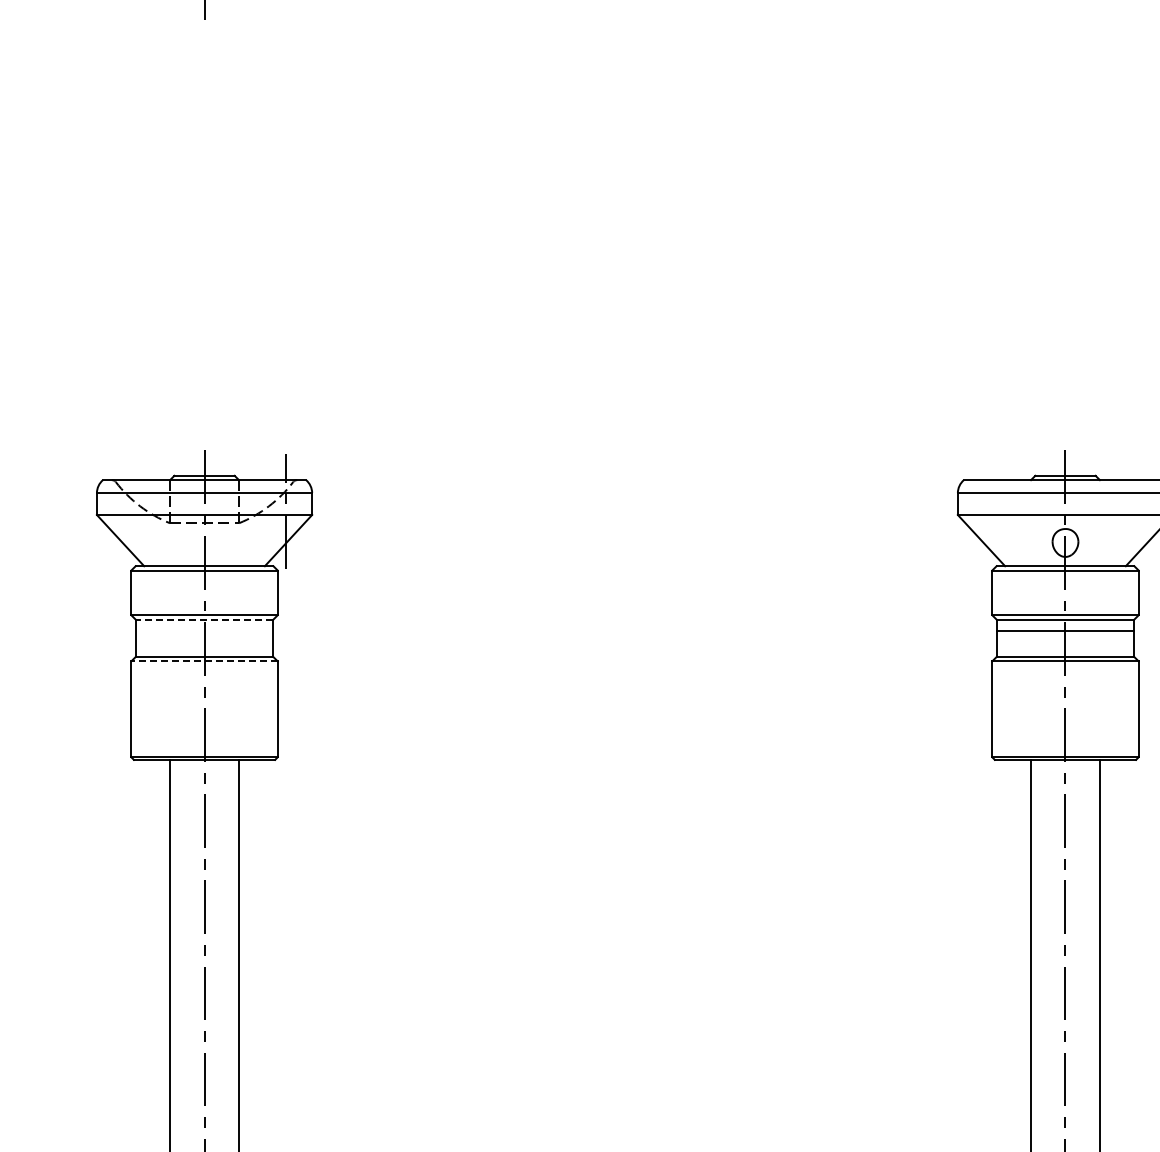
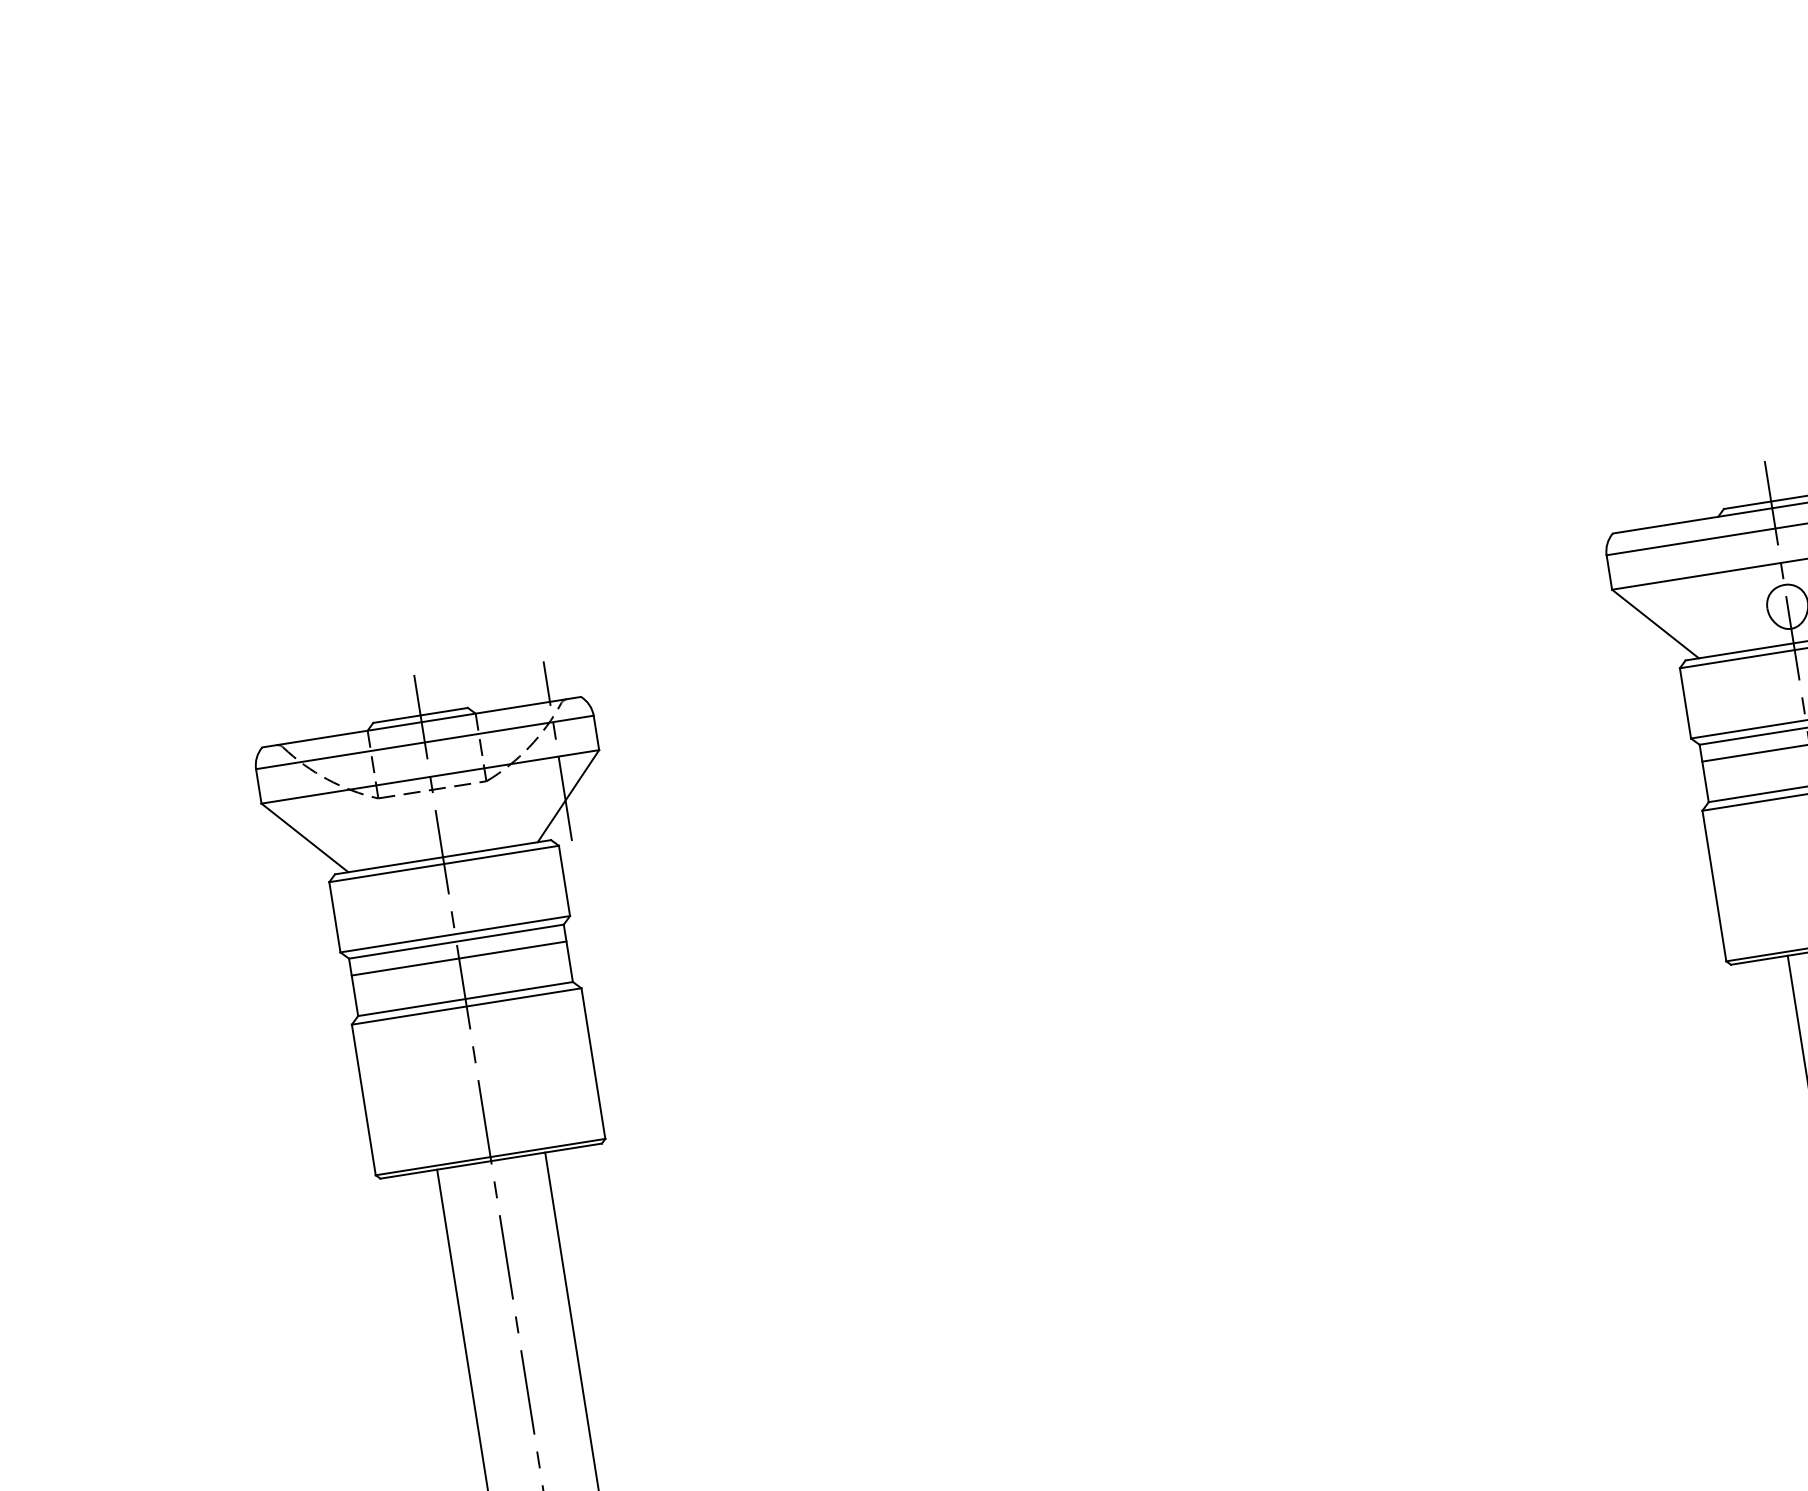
line: (204, 620) -> (456, 942), dashed -> solid
line: (204, 630) -> (458, 958), added
line: (204, 661) -> (466, 1006), dashed -> solid

